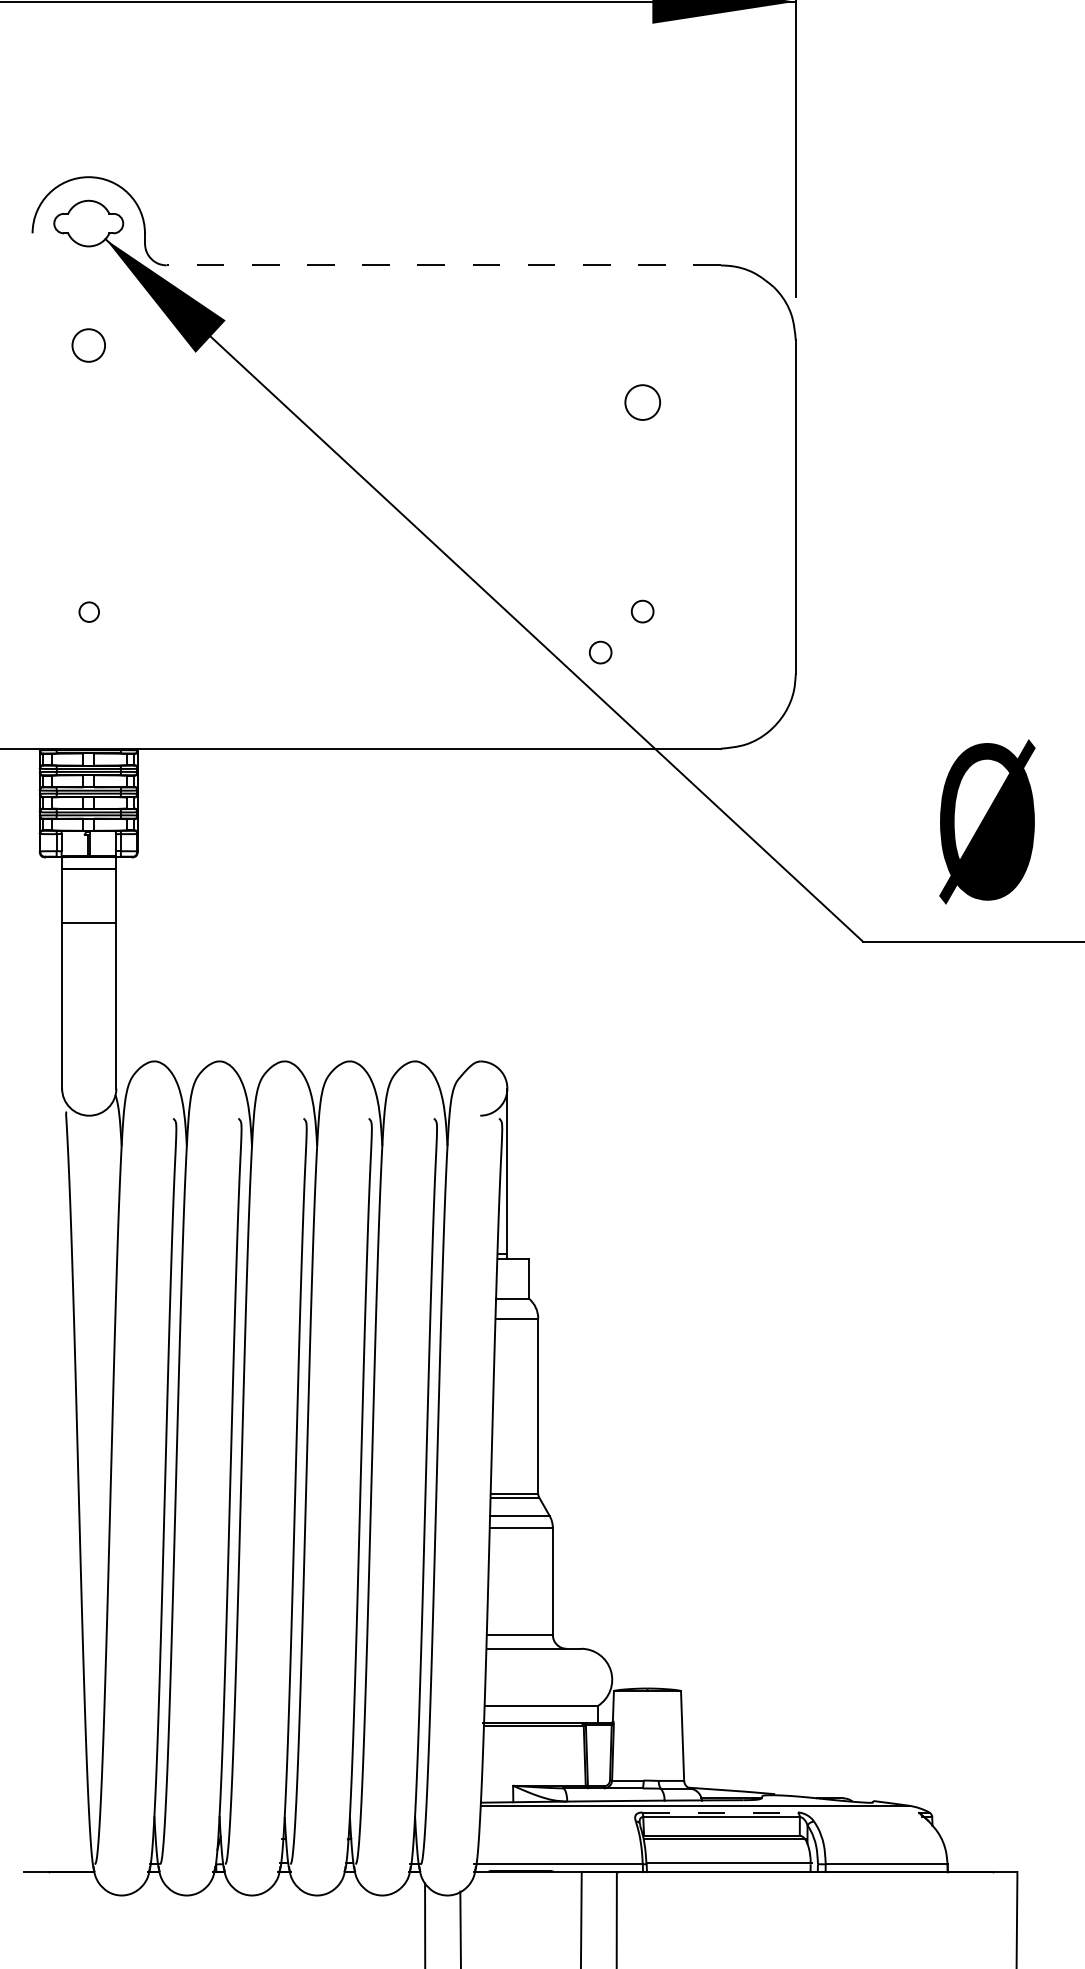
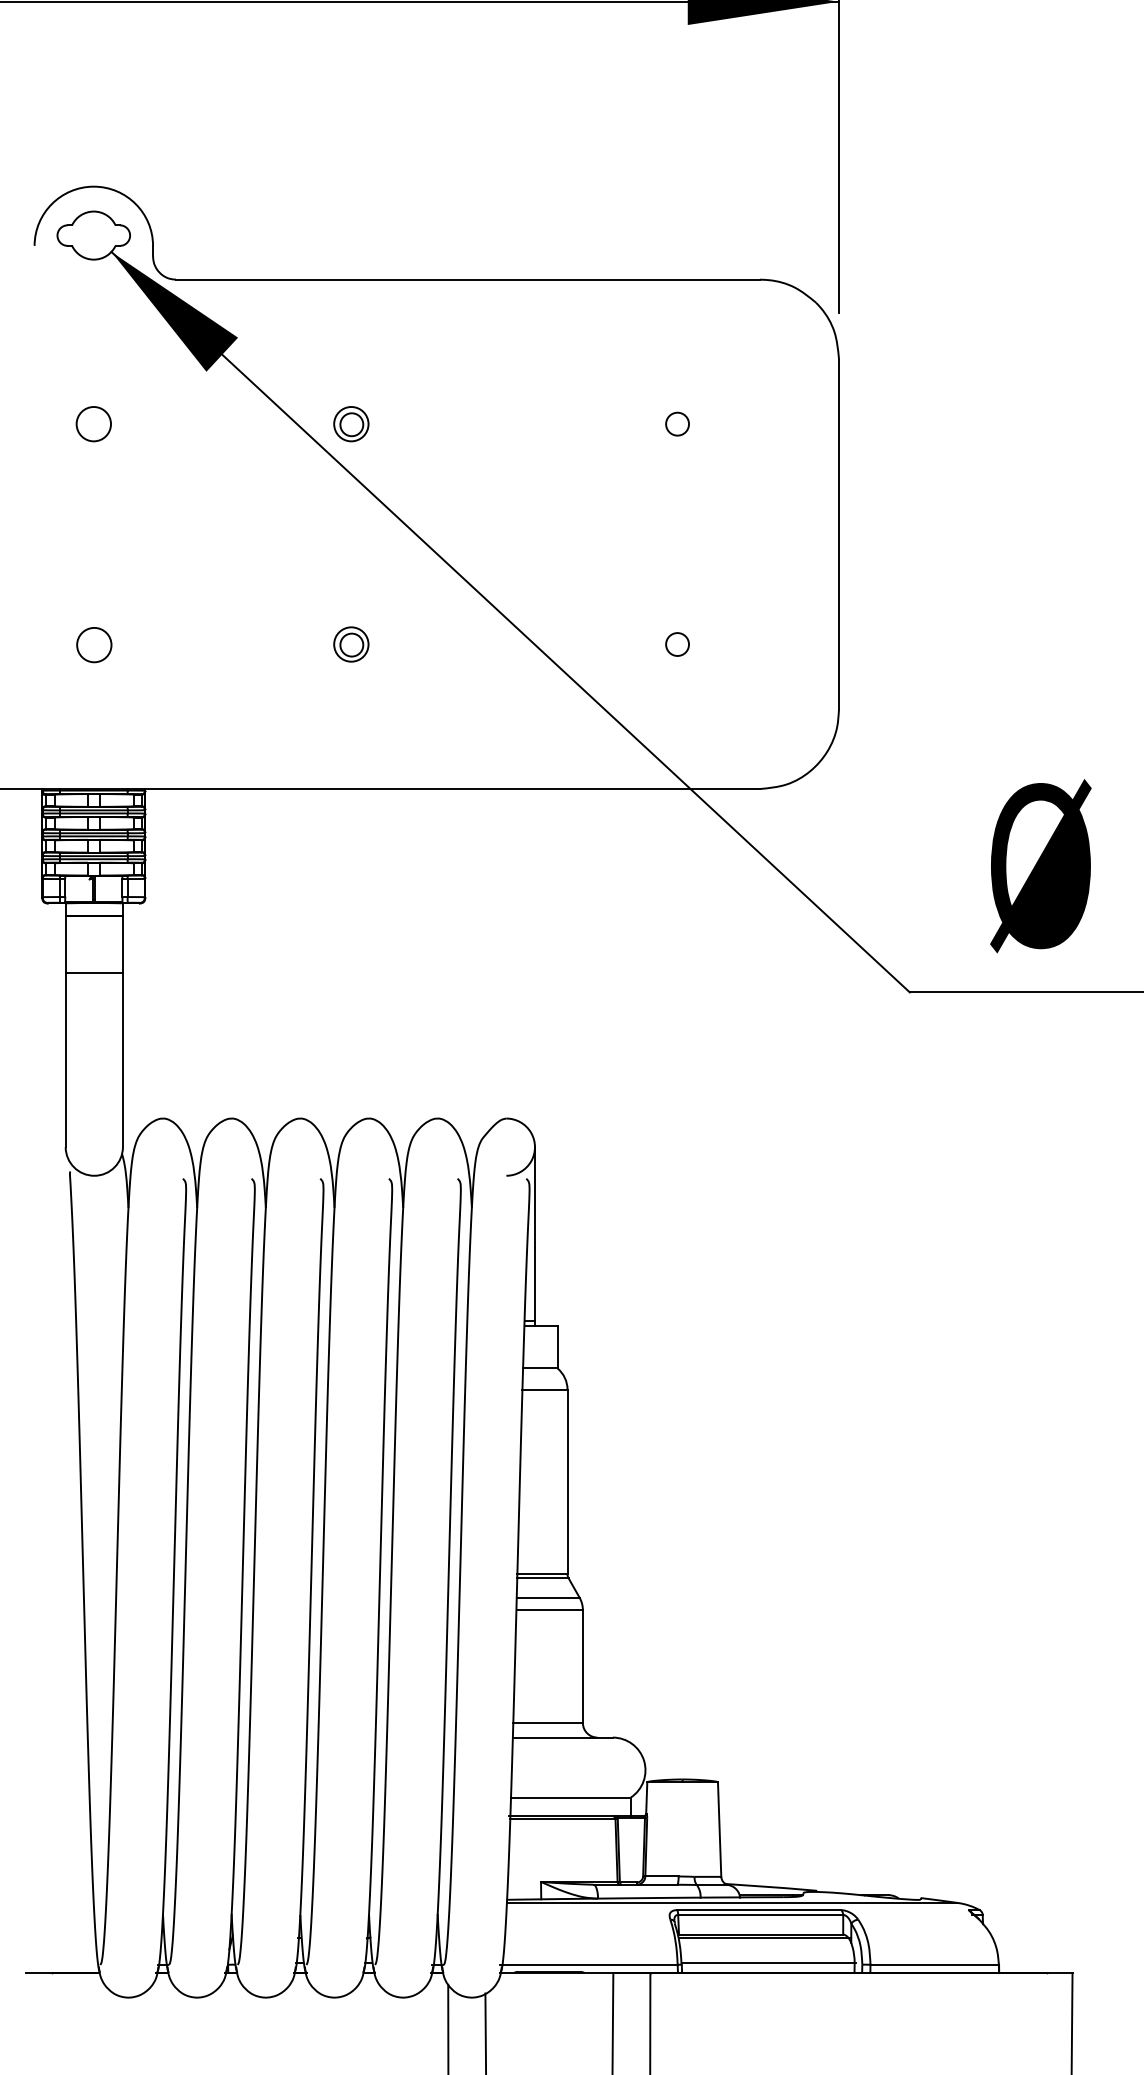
line: (443, 265) -> (467, 279), dashed -> solid
circle: (88, 345) -> (93, 424), moved
part: (333, 402) -> (351, 424), added
circle: (642, 402) -> (677, 424), size x0.62
circle: (88, 611) -> (93, 644), size x1.67
part: (333, 611) -> (351, 644), added
circle: (600, 652) -> (633, 687), removed
line: (720, 1812) -> (759, 1910), dashed -> solid

